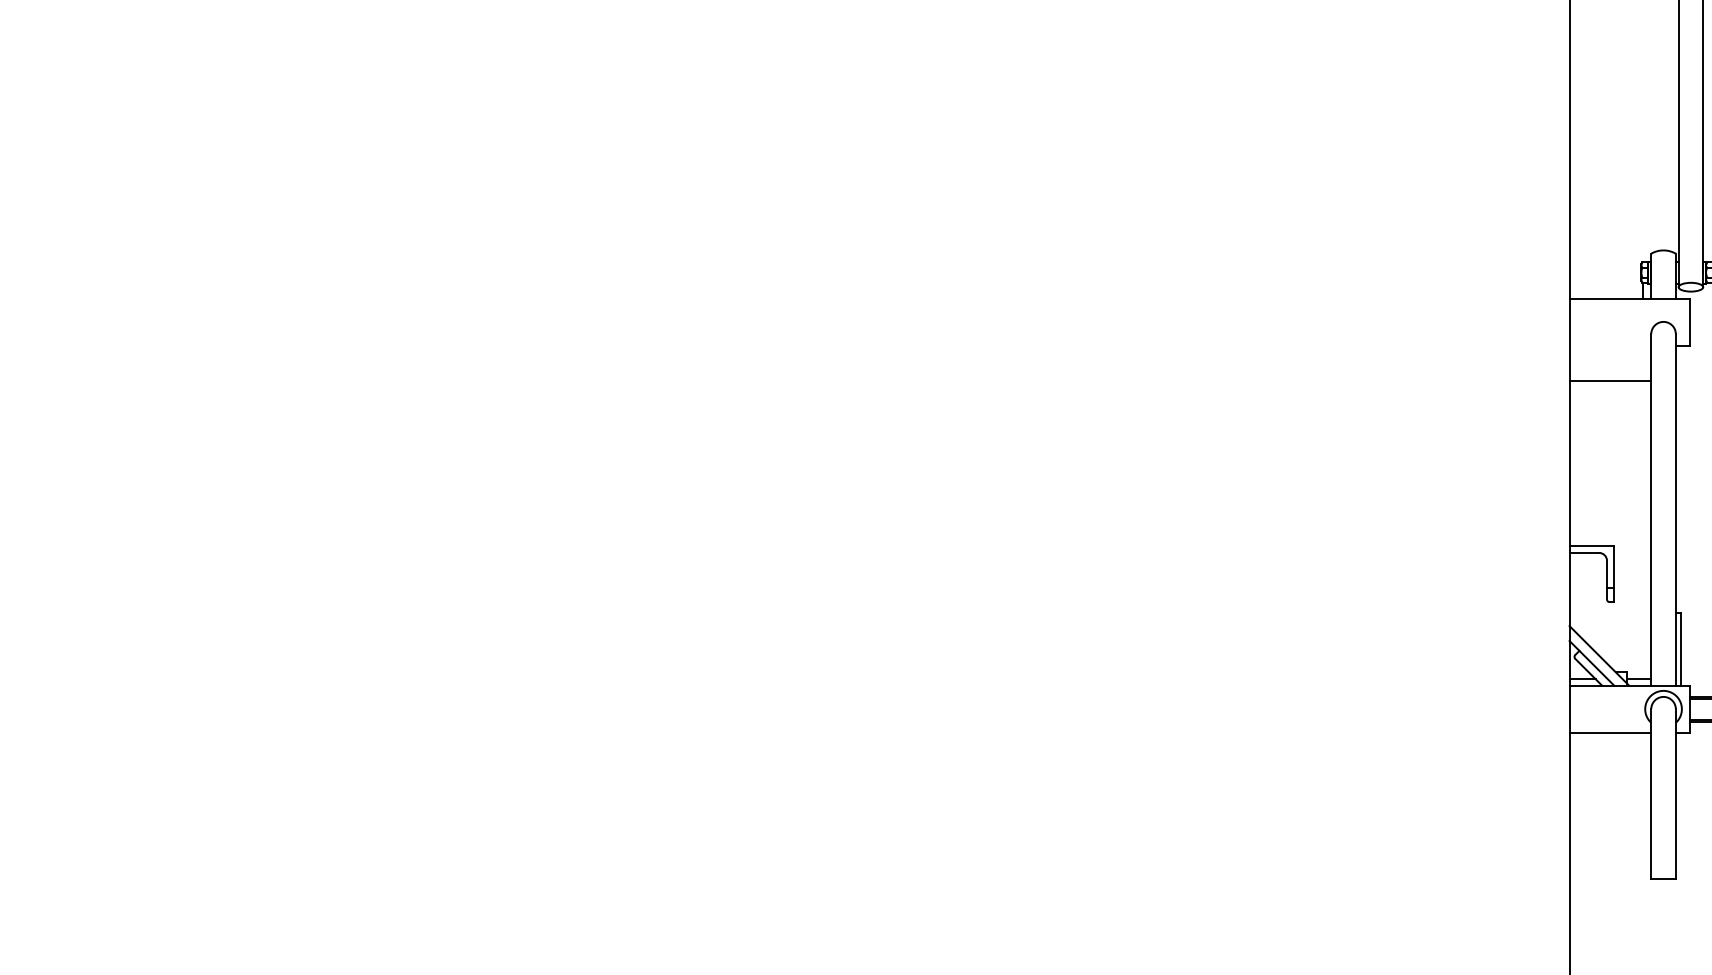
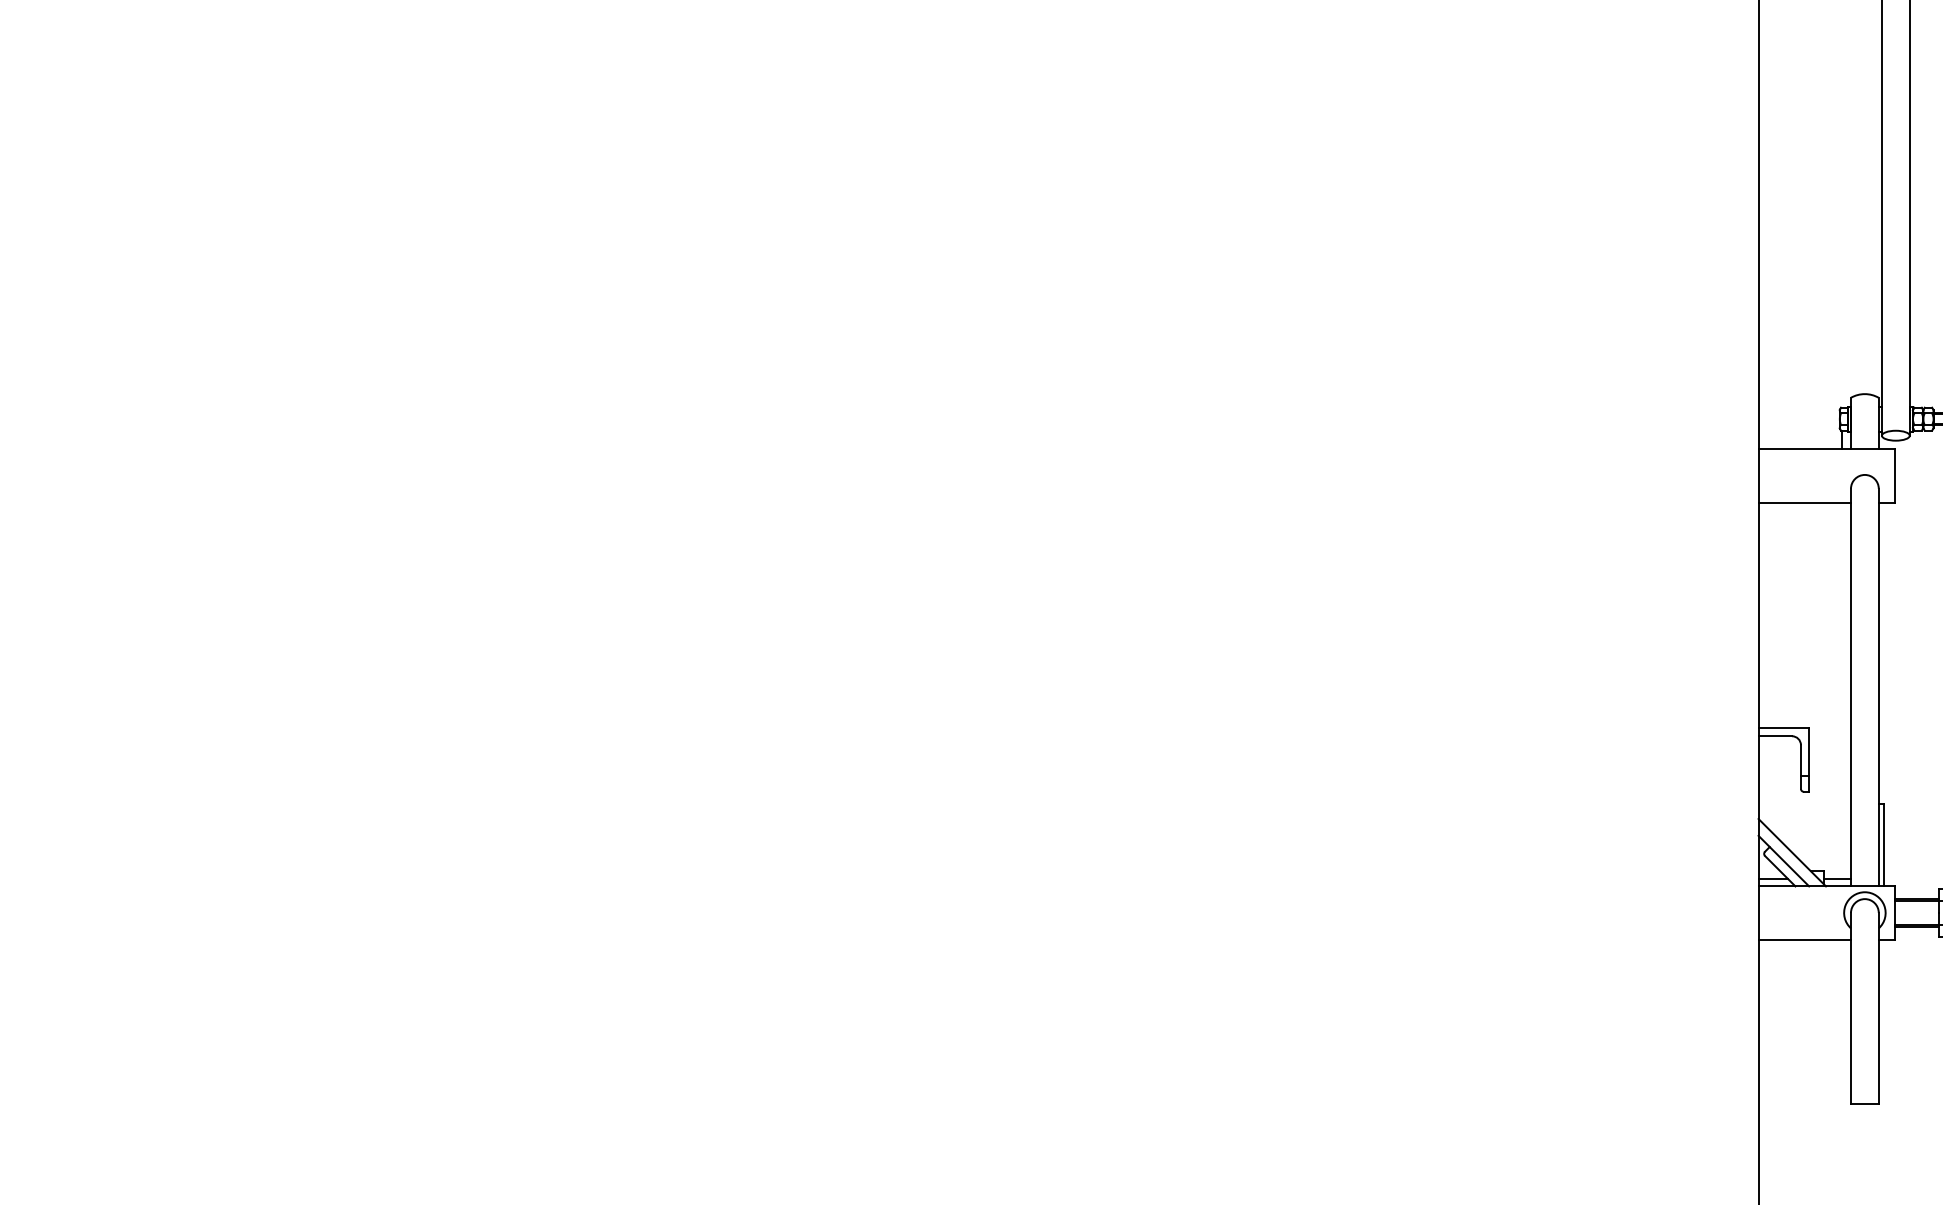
line: (1610, 380) -> (1804, 502), moved

